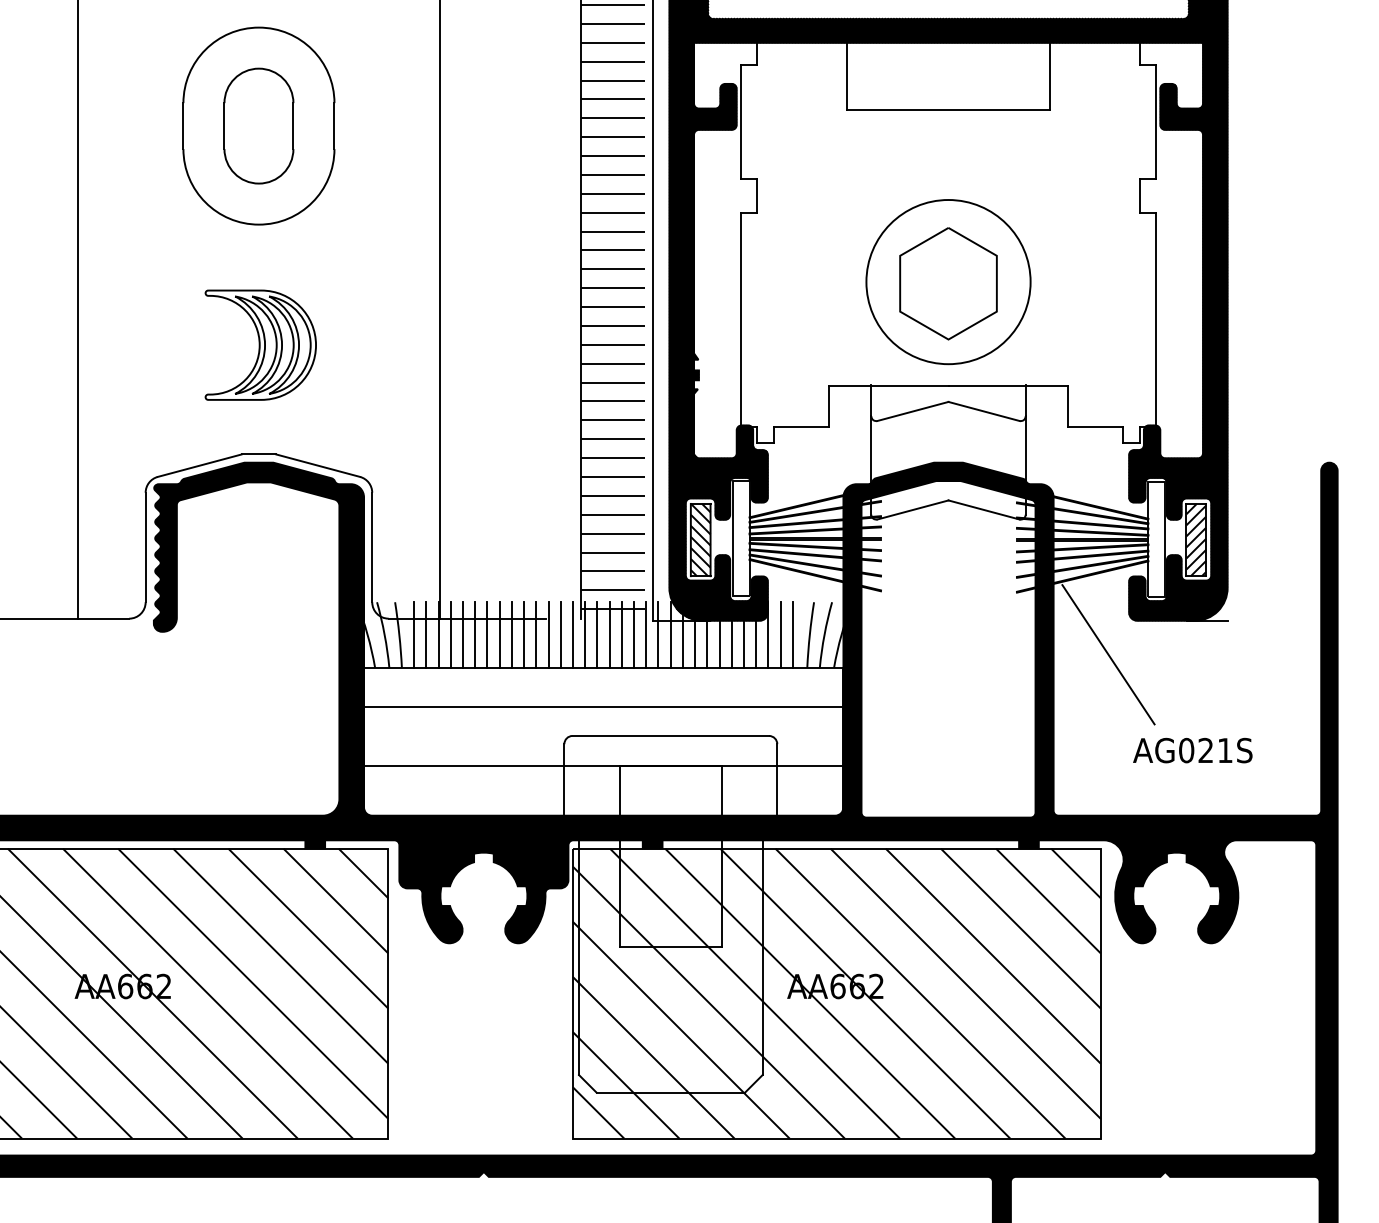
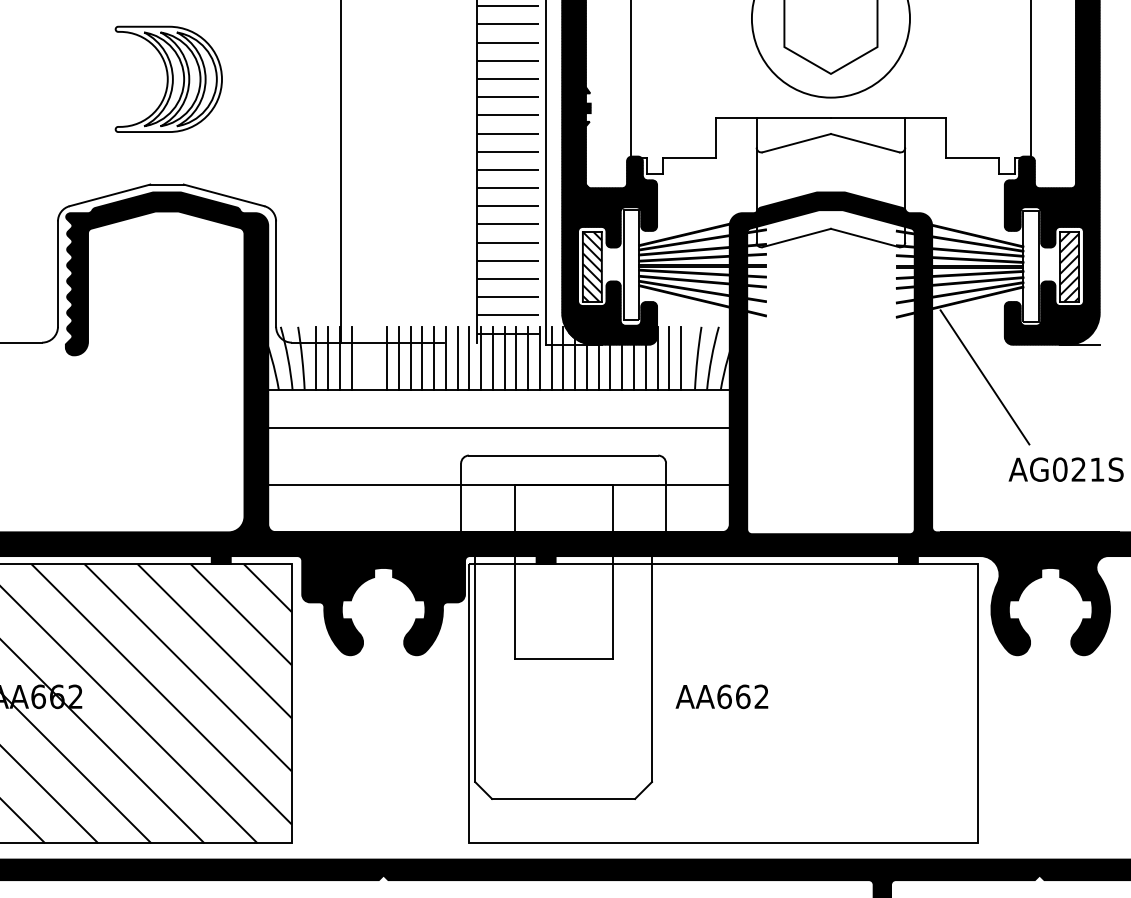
line: (463, 634) -> (363, 357), removed
line: (475, 634) -> (375, 357), removed
hatch: (836, 993) -> (723, 703), removed

